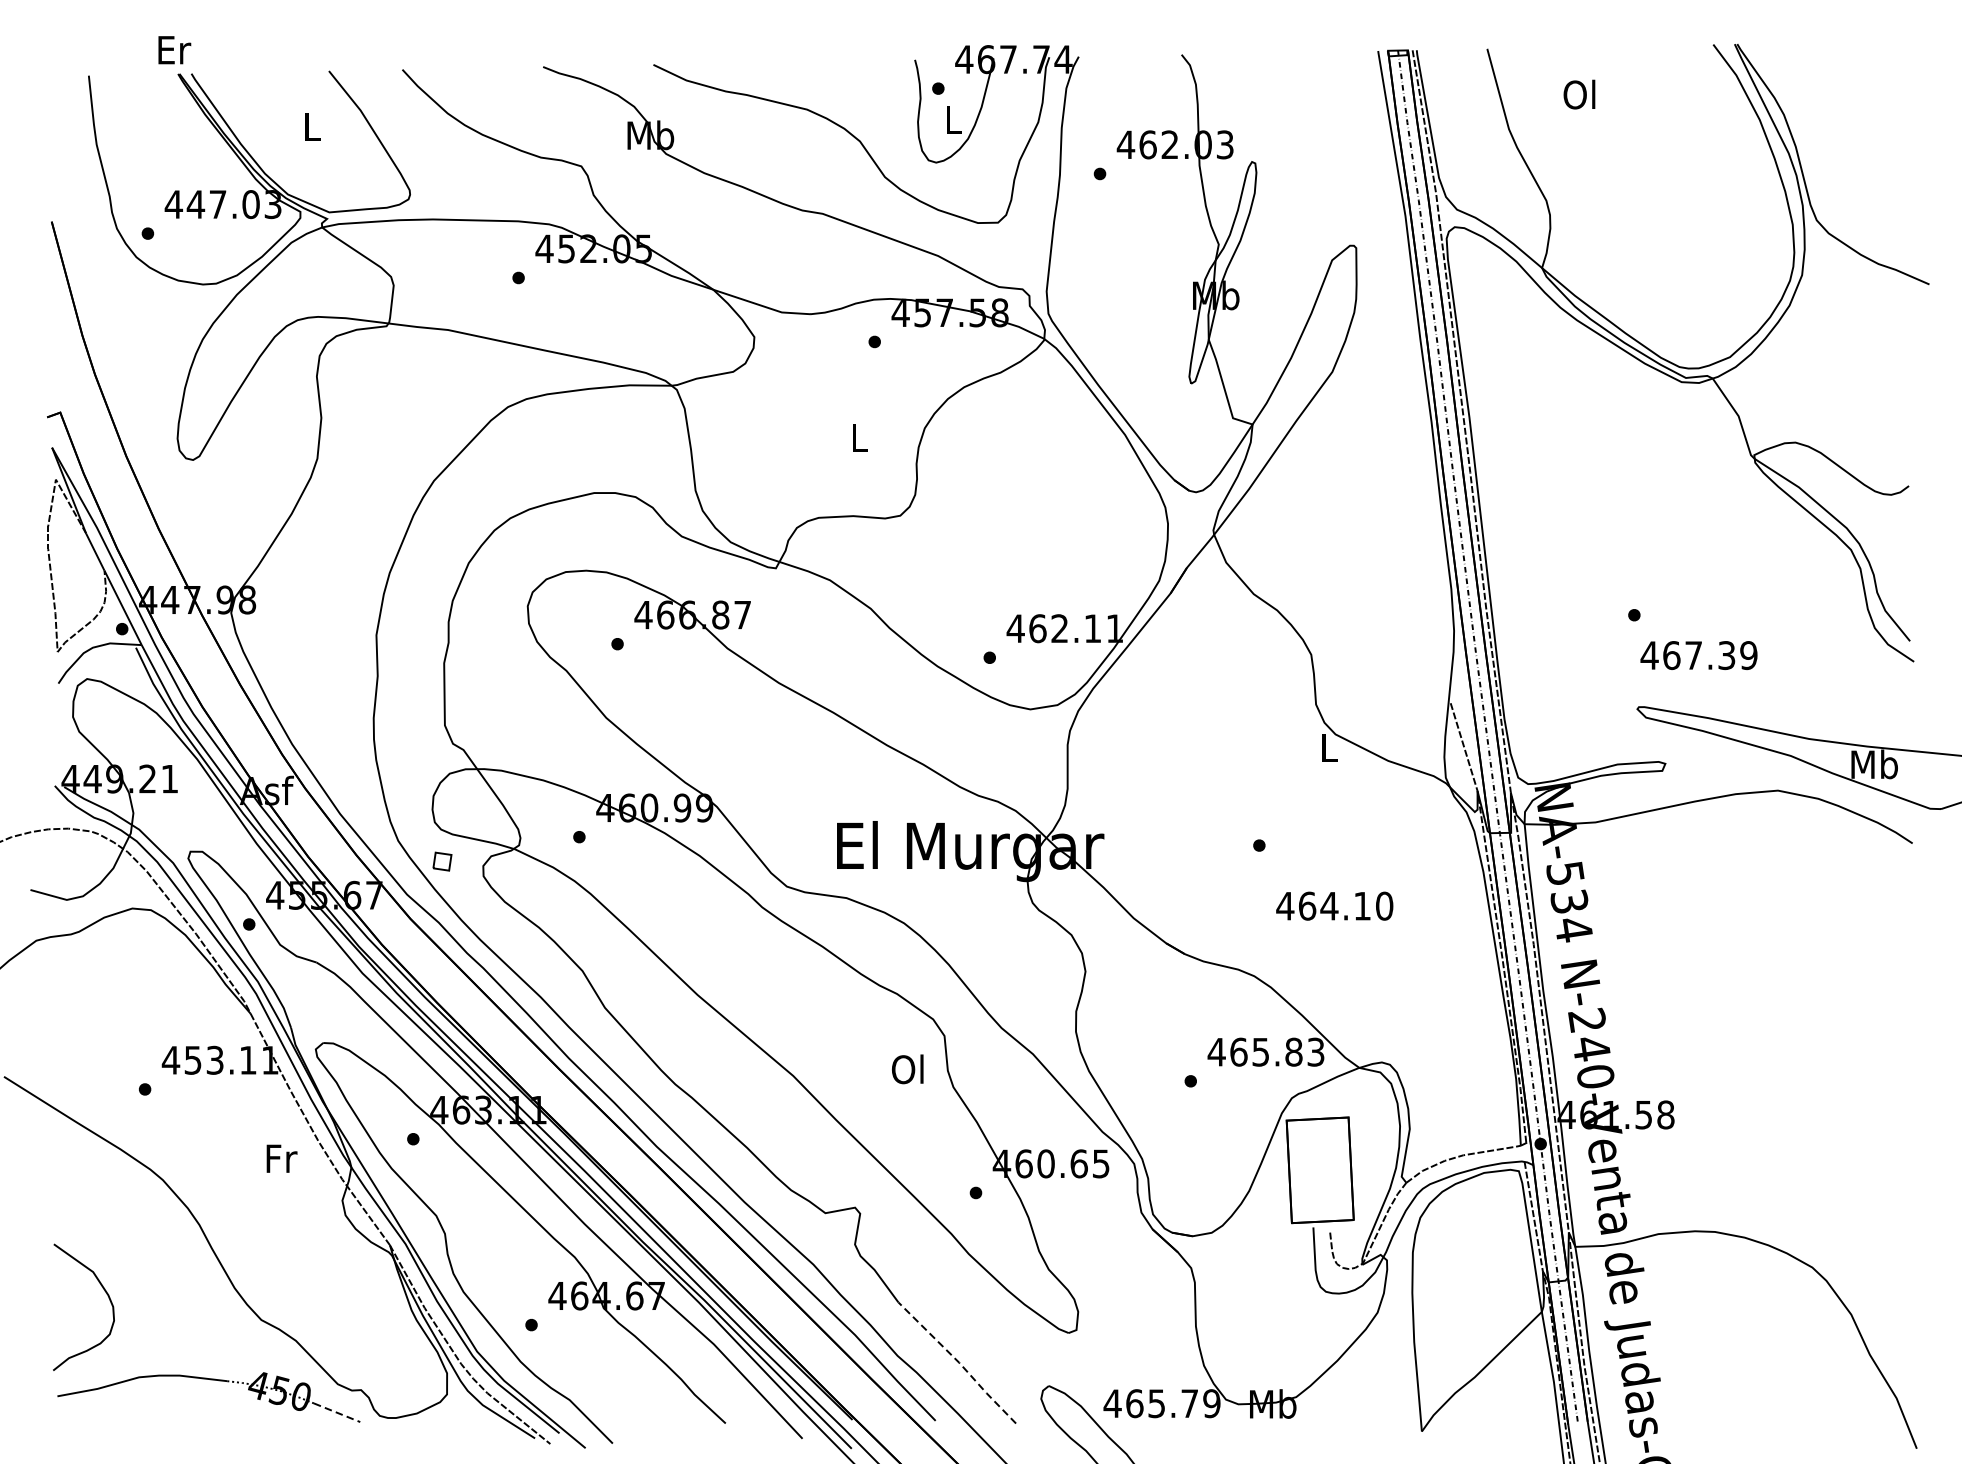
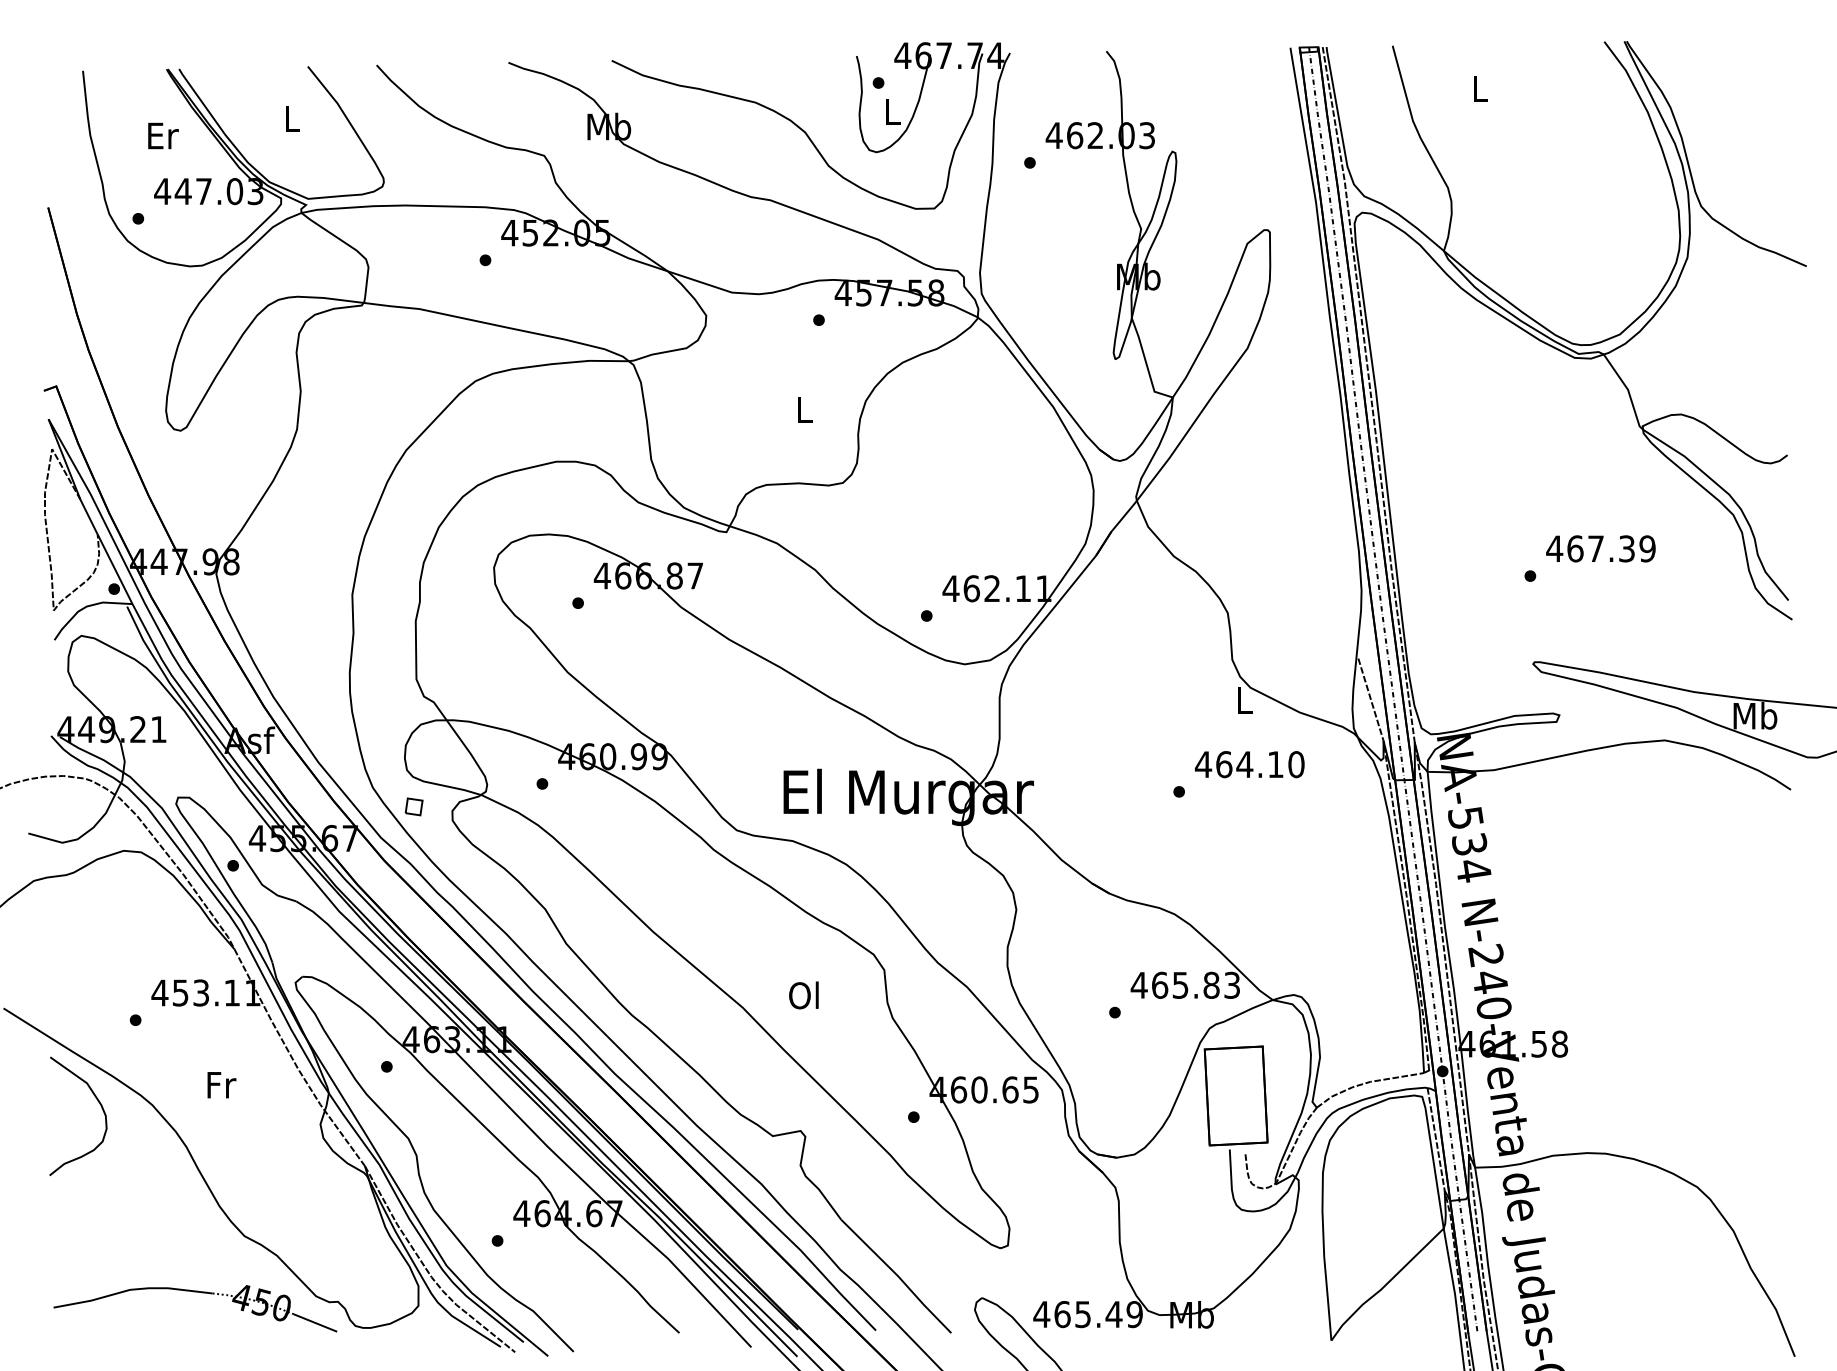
text: (174, 49) -> (163, 135), moved
text: (1578, 94) -> (1478, 88), Ol -> L
text: (1698, 655) -> (1600, 548), moved
text: (1334, 906) -> (1249, 764), moved
text: (907, 1069) -> (803, 995), moved
text: (281, 1159) -> (221, 1085), moved
curve: (104, 1291) -> (97, 1101), moved
line: (959, 1363) -> (898, 1276), dashed -> solid
text: (1189, 1403) -> (1113, 1314), 465.79 -> 465.49
line: (337, 1413) -> (315, 1323), dashed -> solid

